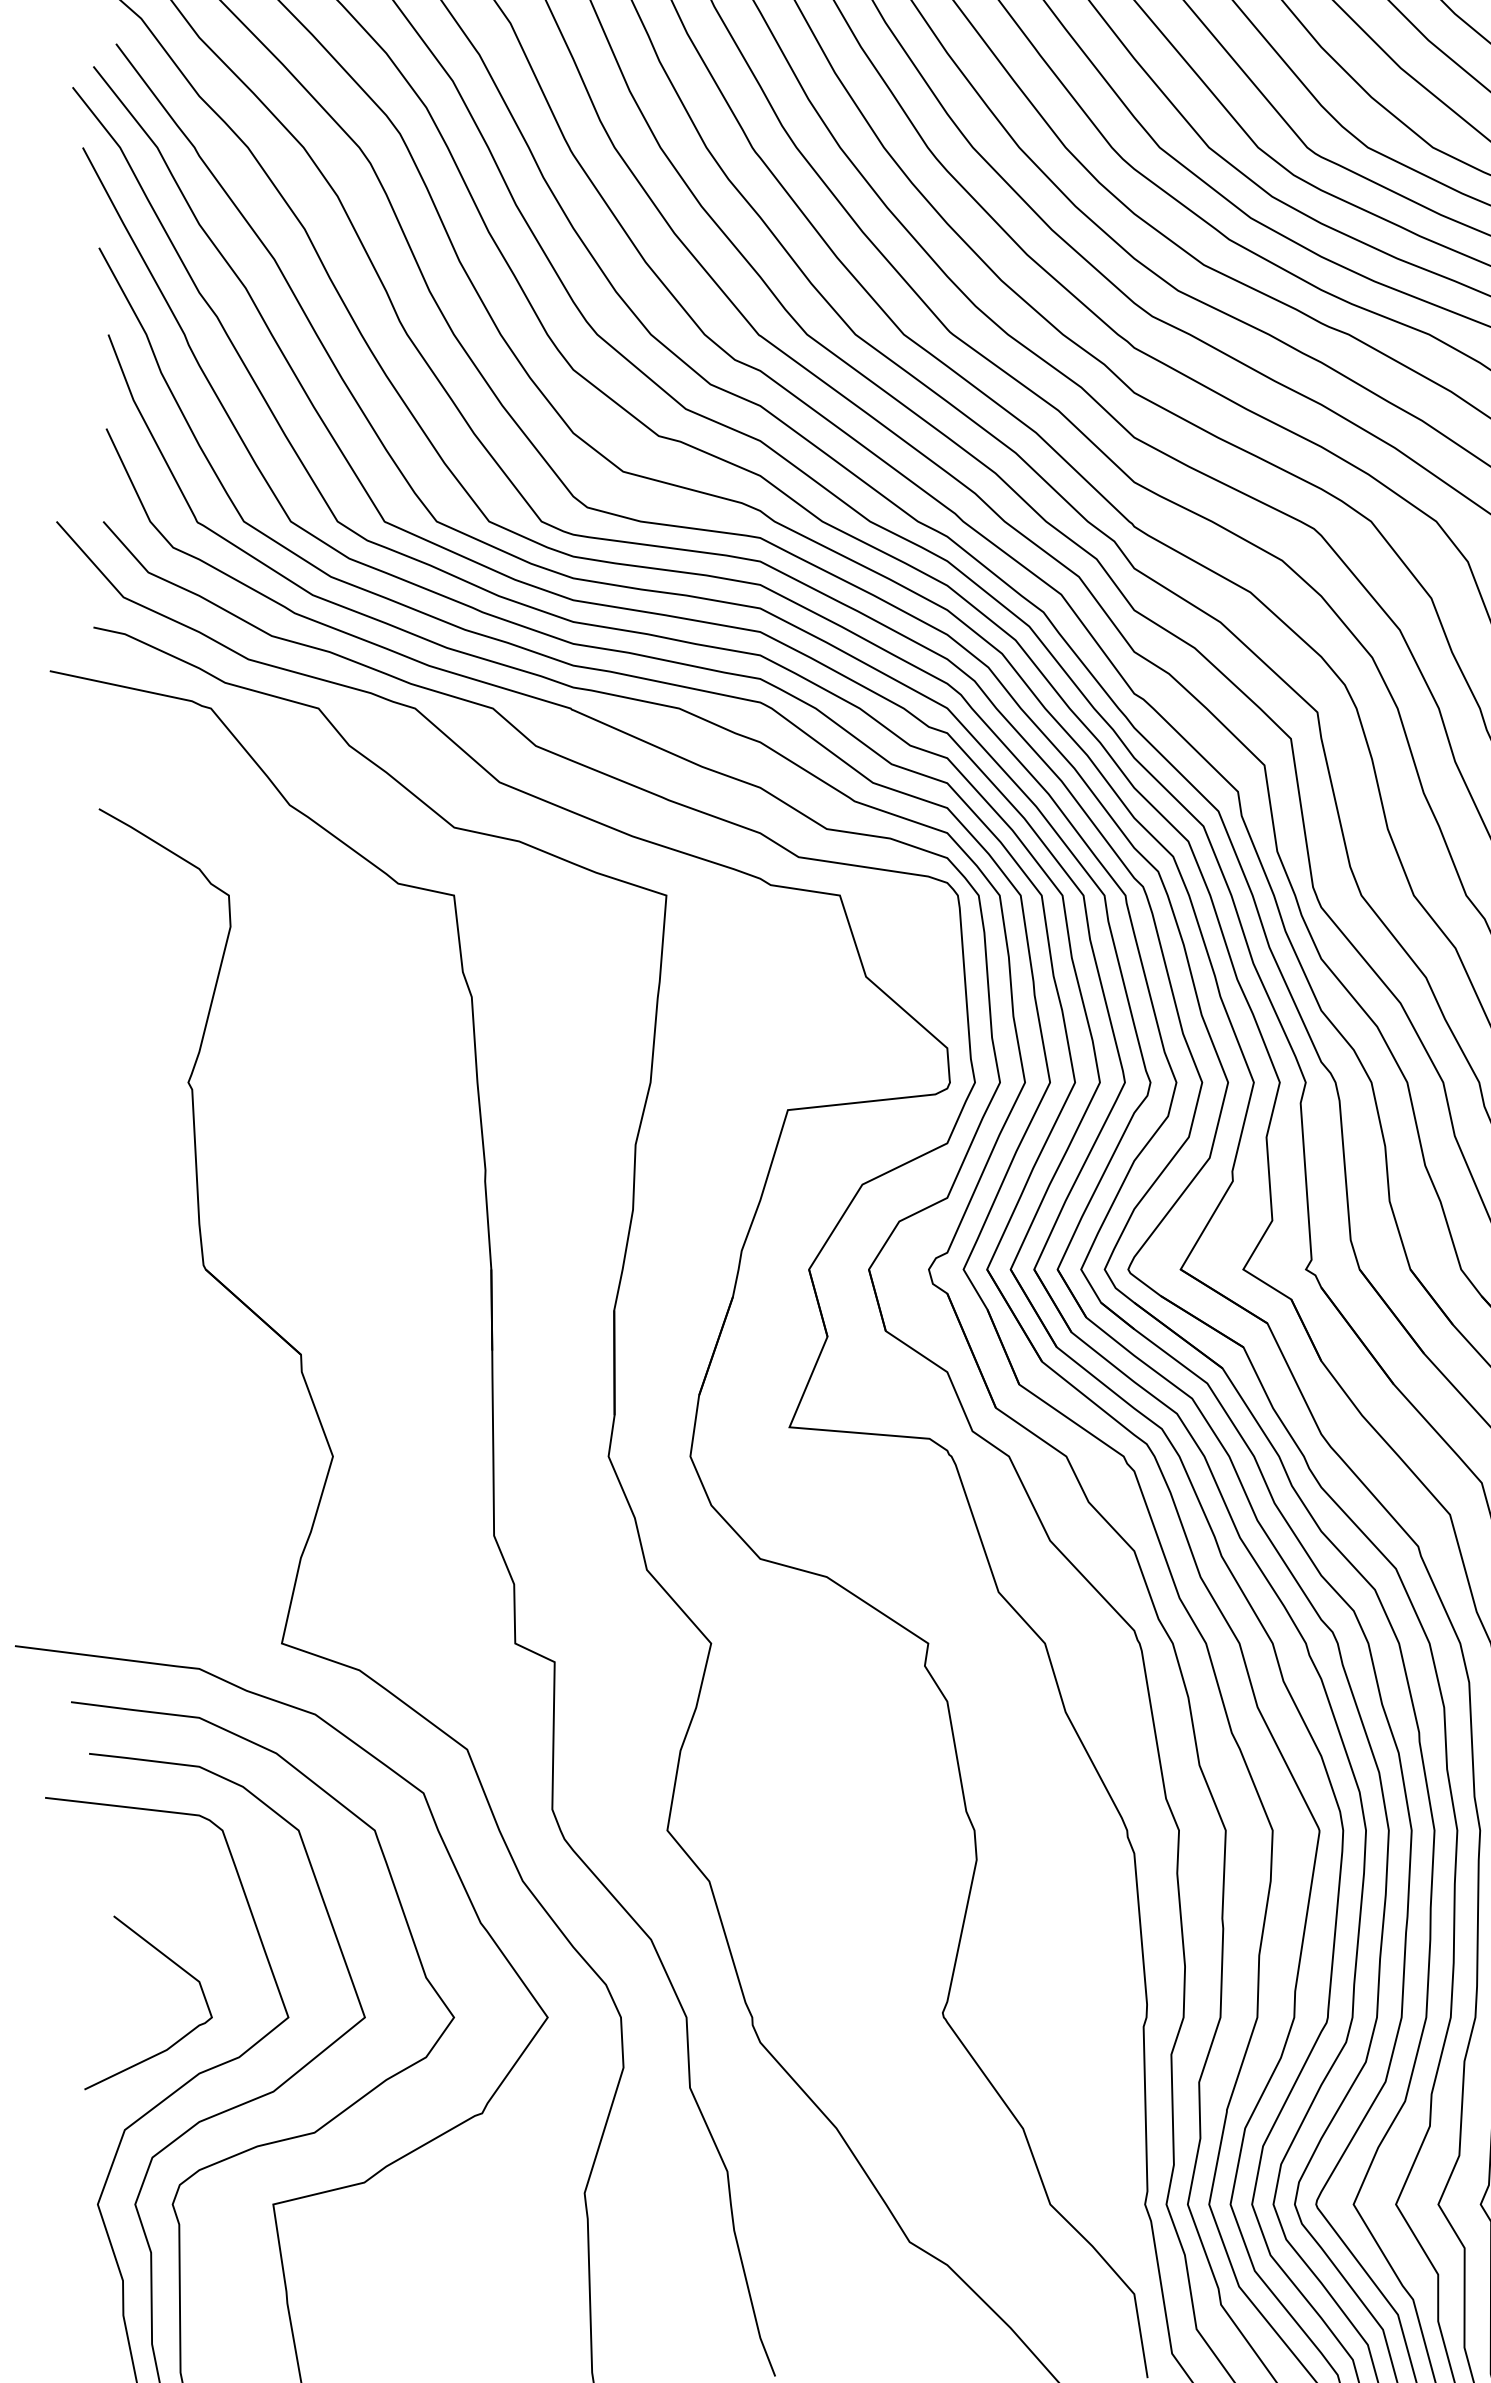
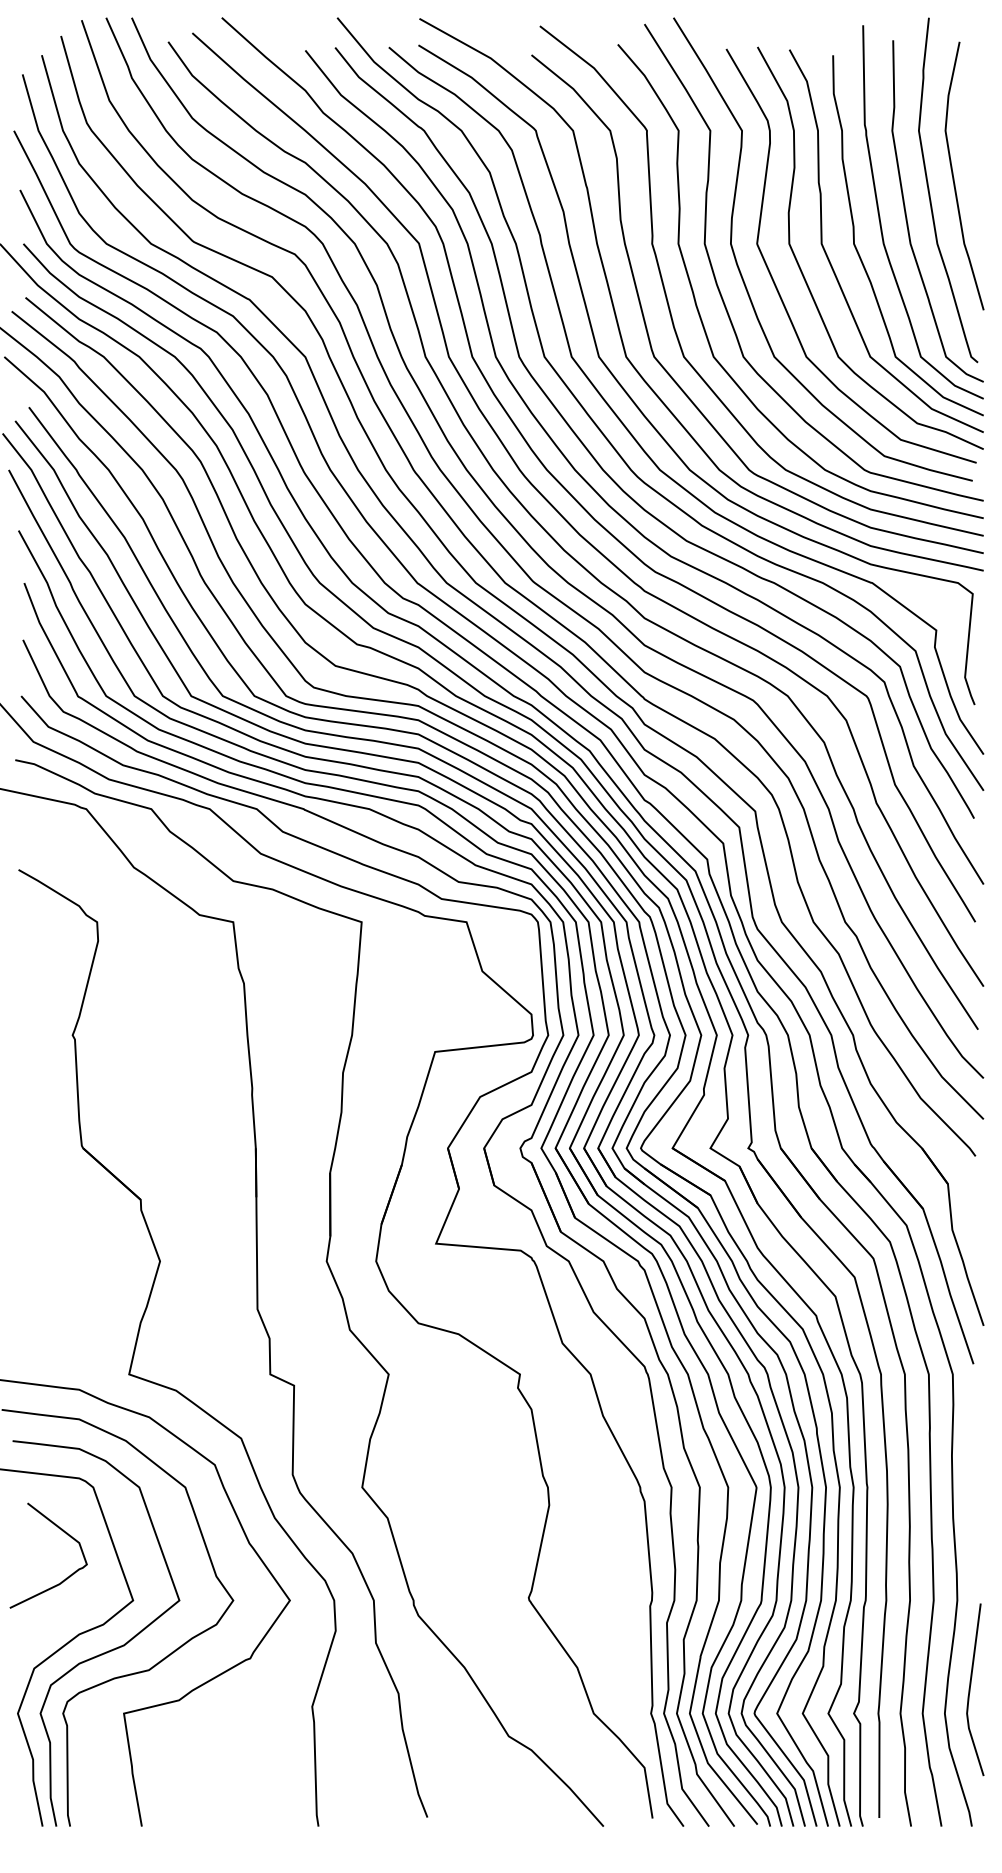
curve: (173, 1964) -> (63, 1532), moved

